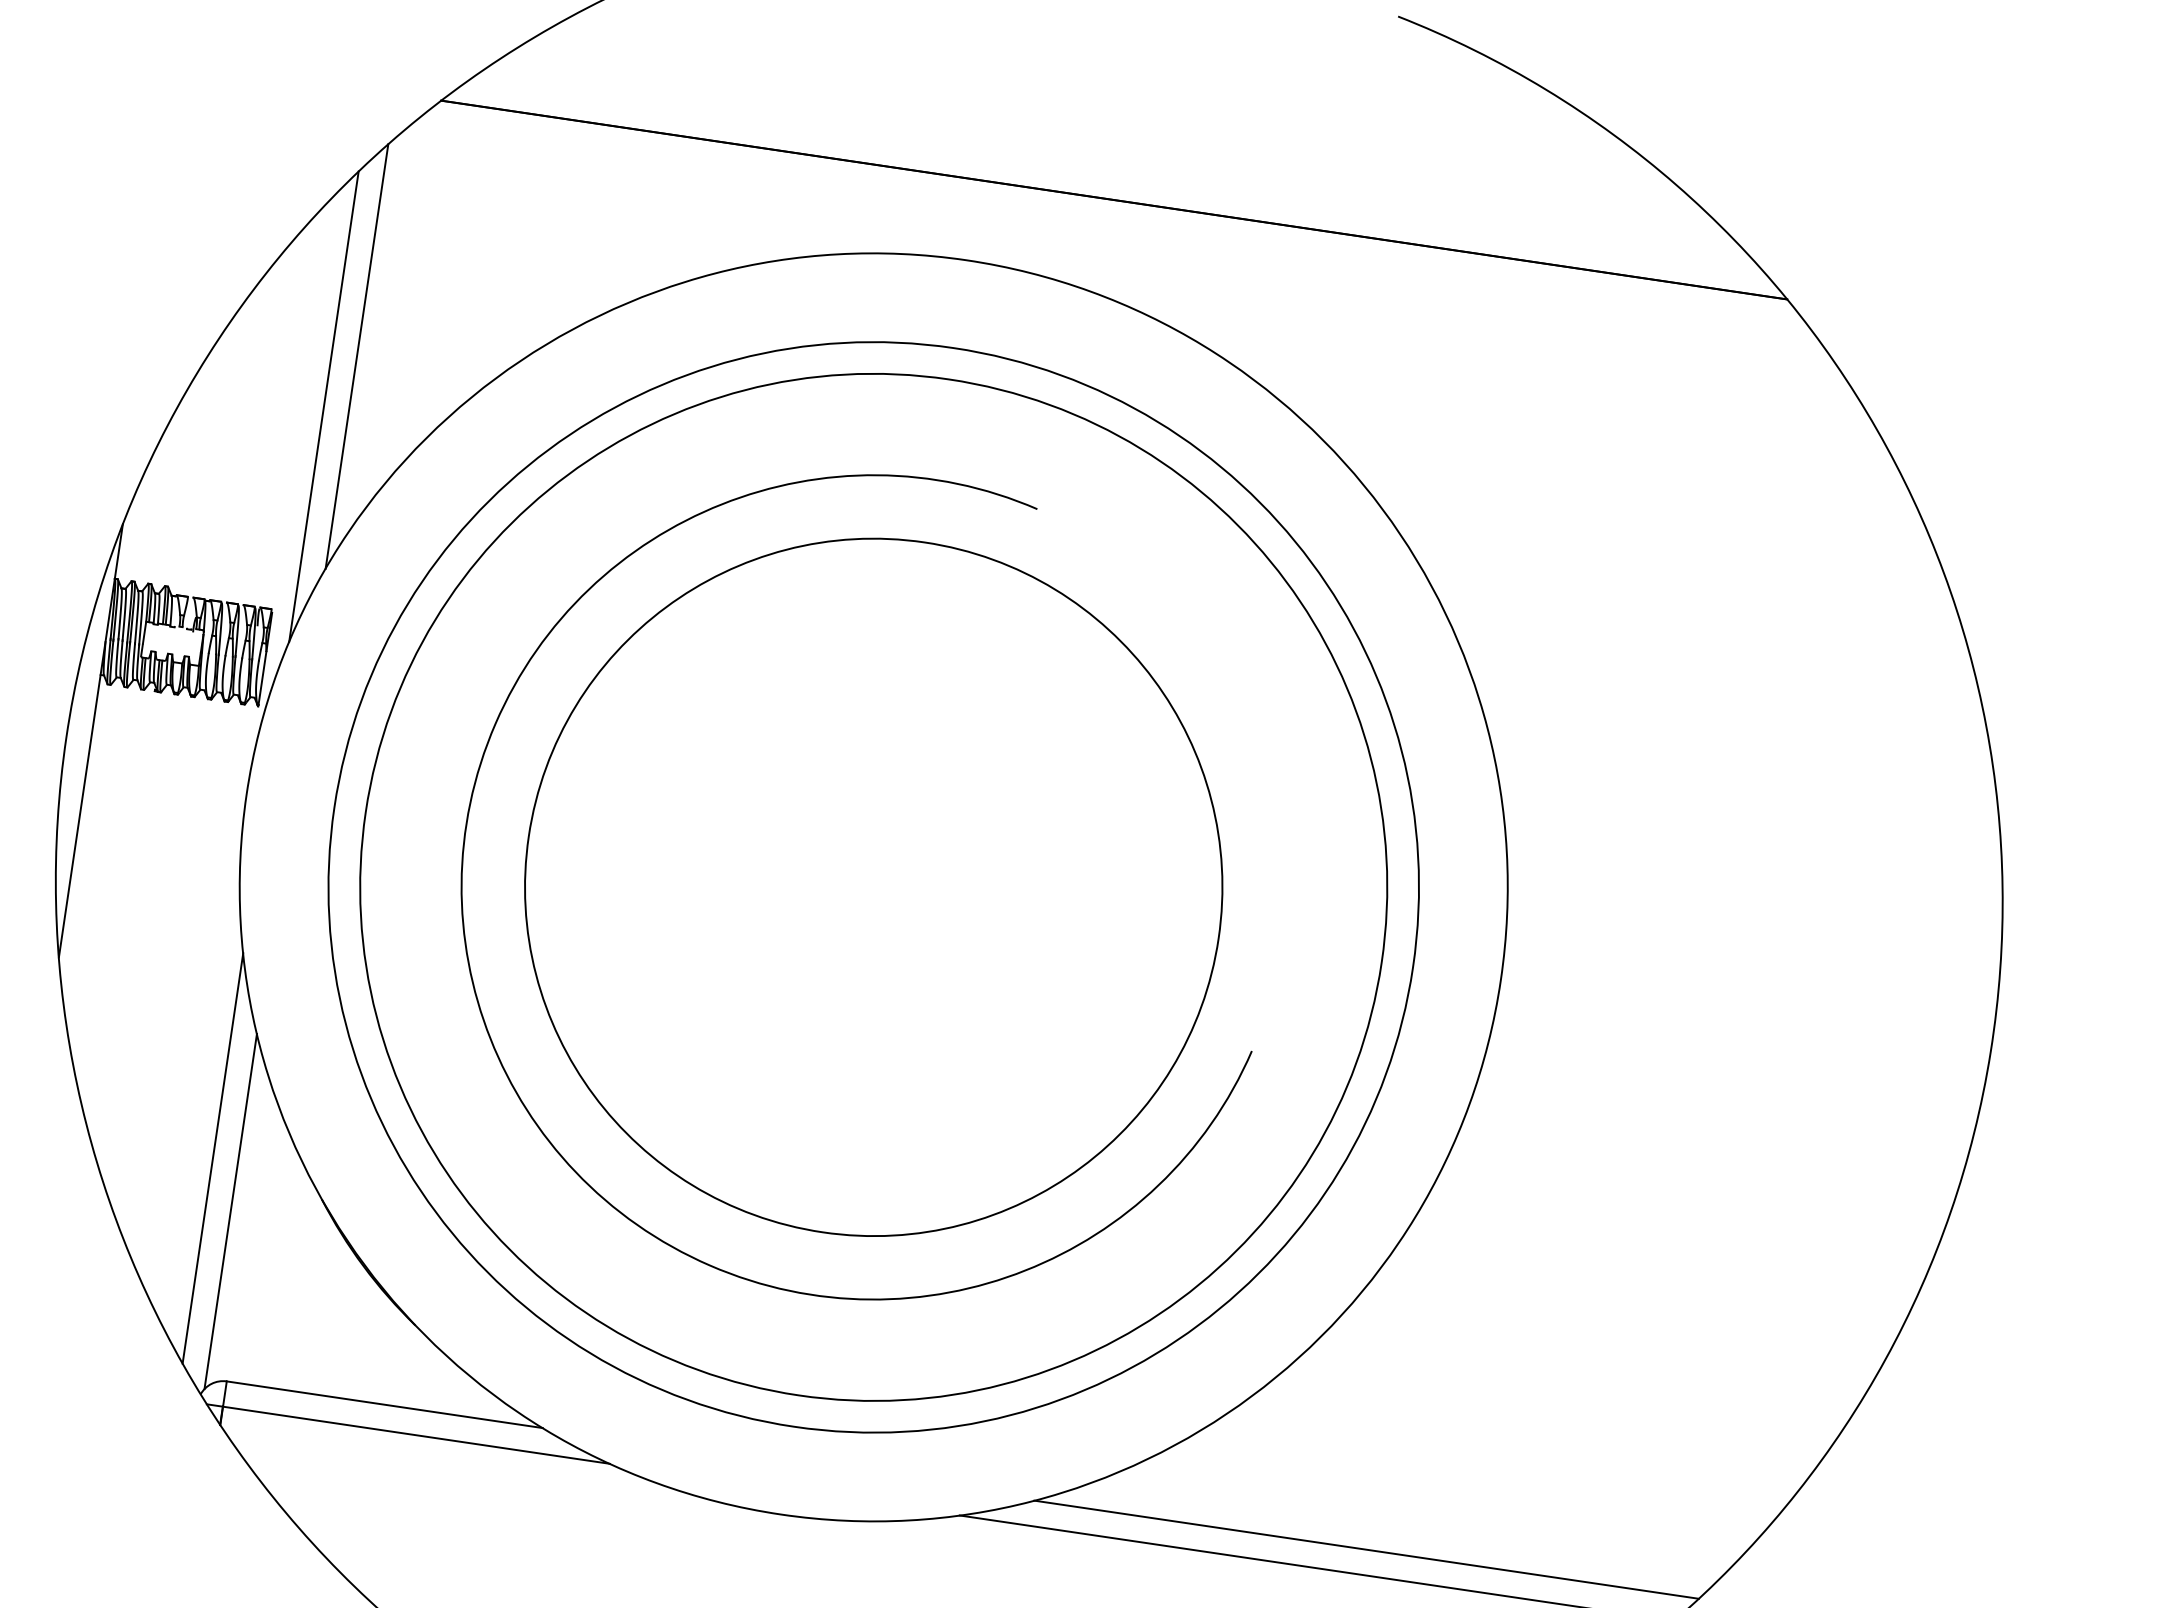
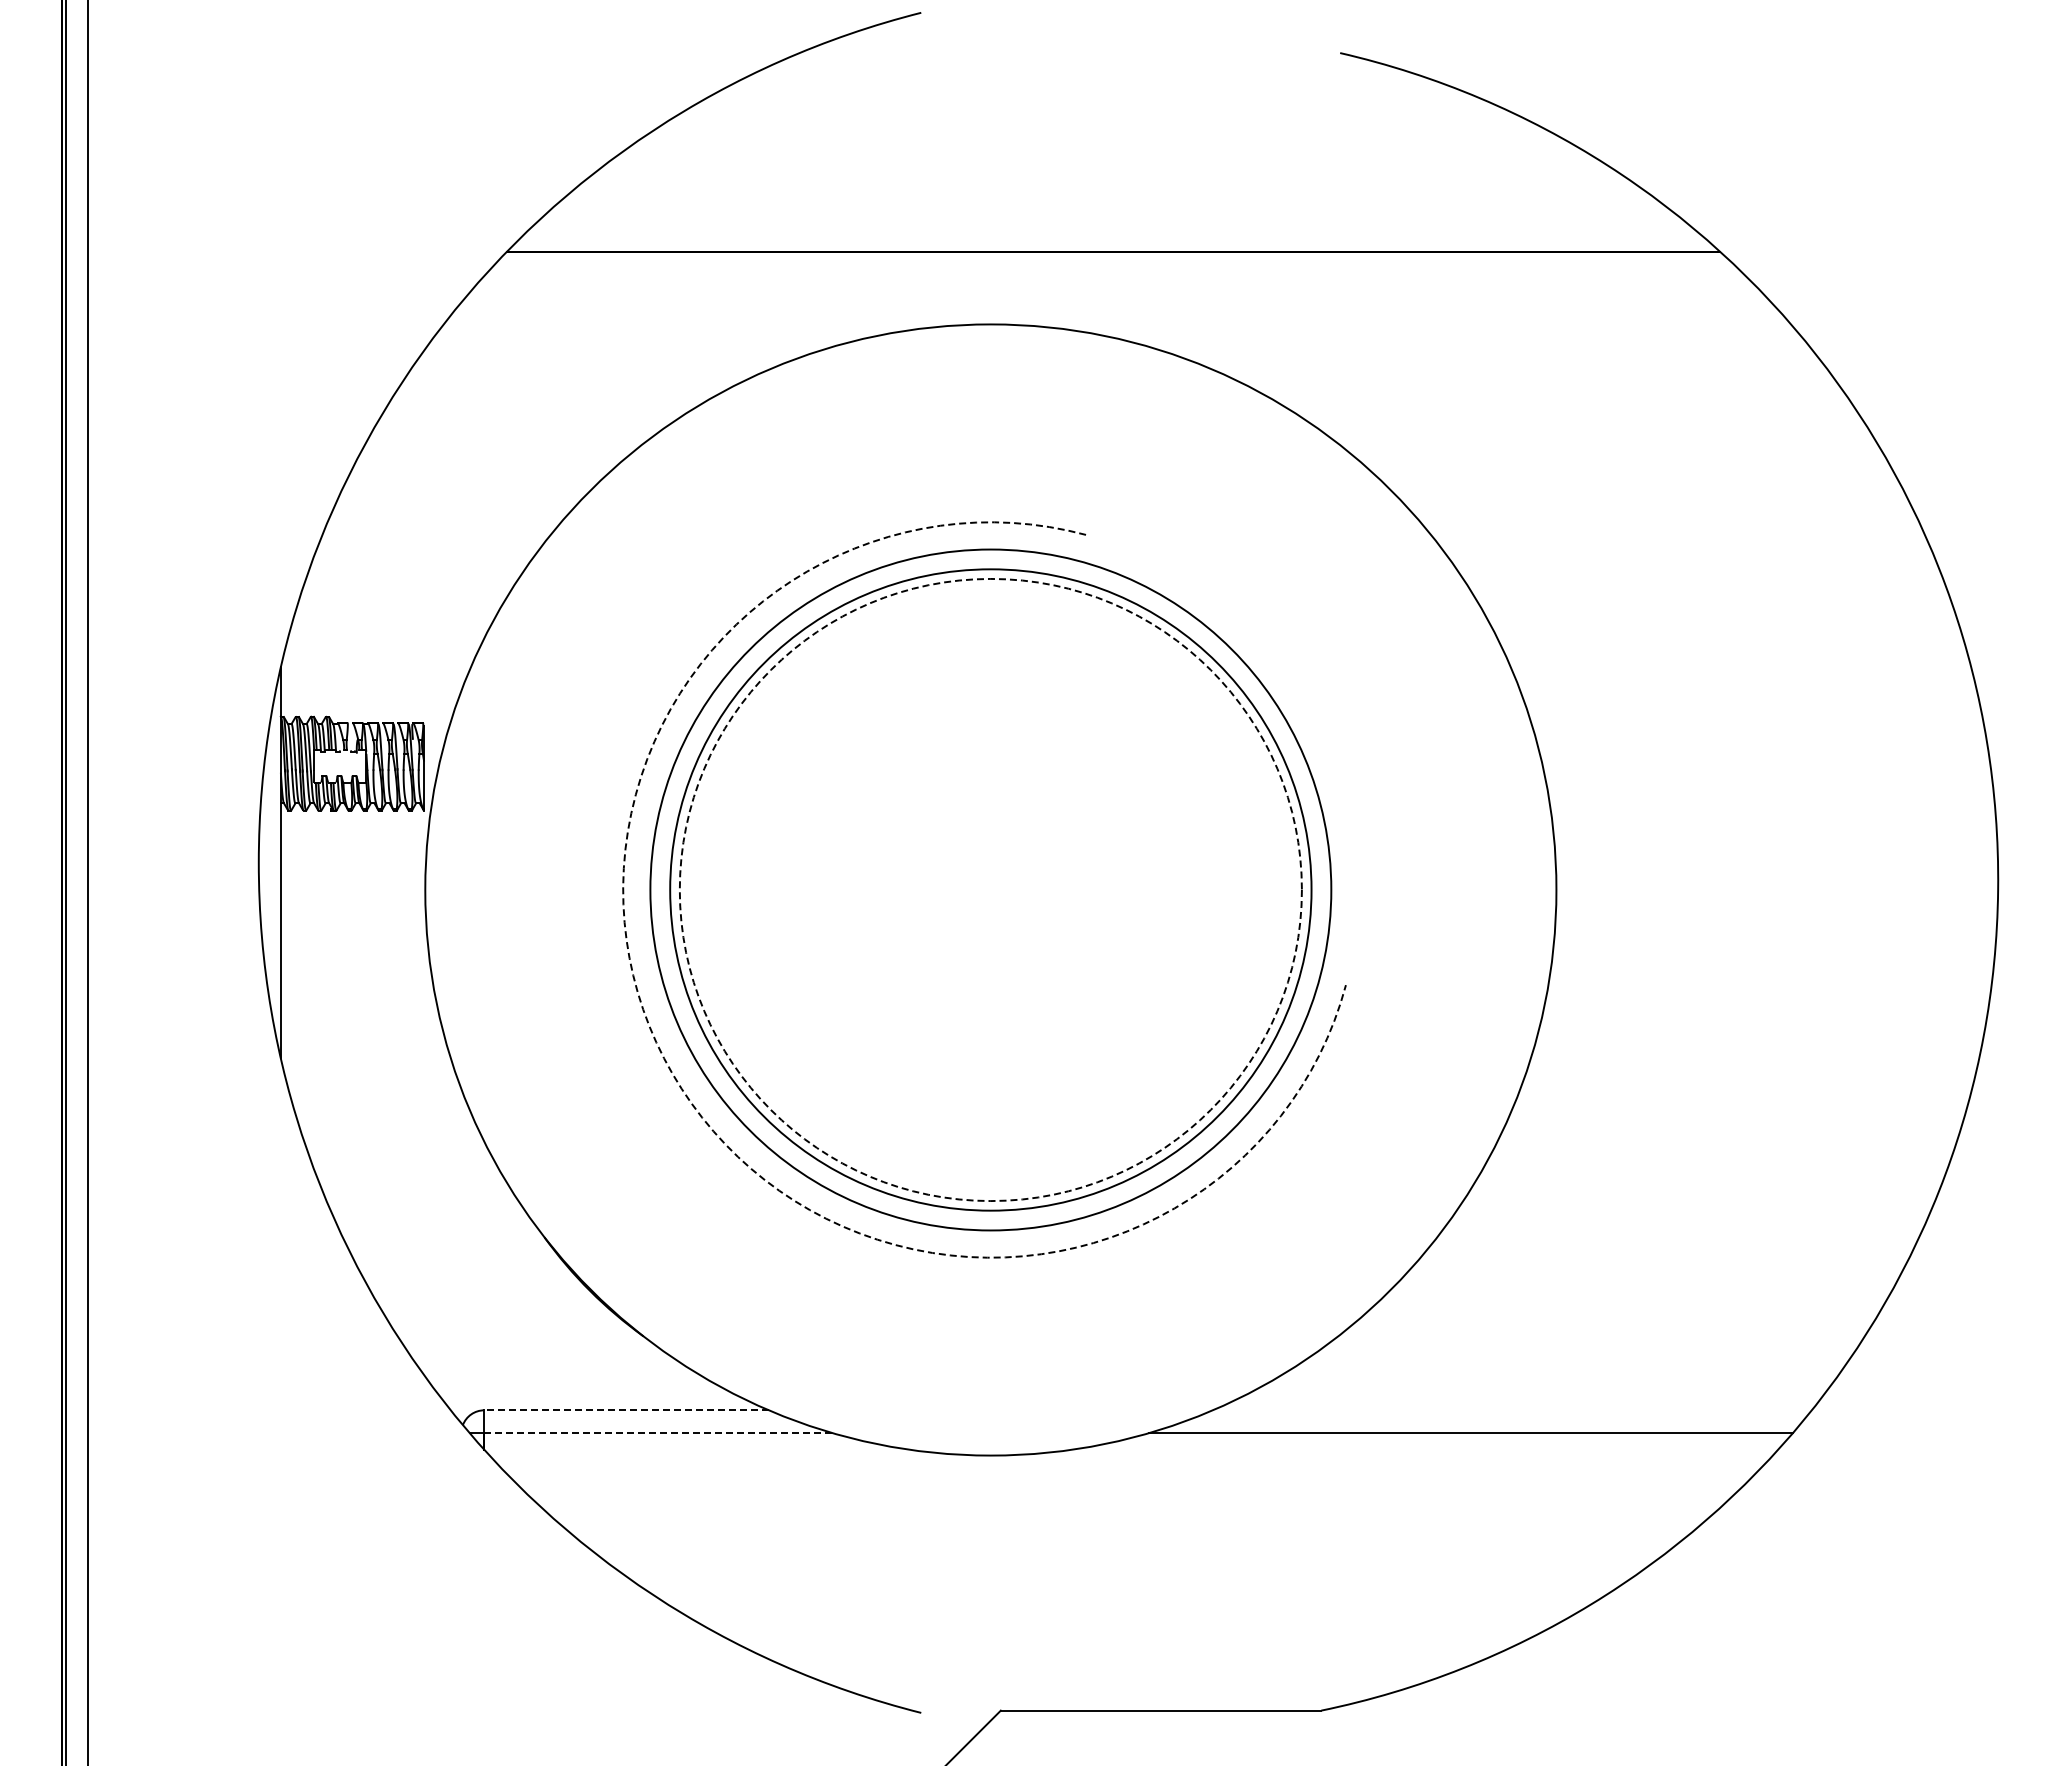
line: (356, 356) -> (465, 488), removed
line: (323, 406) -> (442, 537), removed
circle: (873, 886) -> (990, 889), size x0.7
circle: (873, 886) -> (990, 889), size x0.7
circle: (873, 886) -> (990, 889), solid -> dashed
arc: (490, 1038) -> (672, 1073), solid -> dashed
line: (212, 1158) -> (442, 1215), removed
line: (230, 1211) -> (465, 1259), removed
line: (384, 1404) -> (626, 1410), solid -> dashed
line: (417, 1435) -> (659, 1433), solid -> dashed
line: (1365, 1549) -> (1511, 1410), removed

